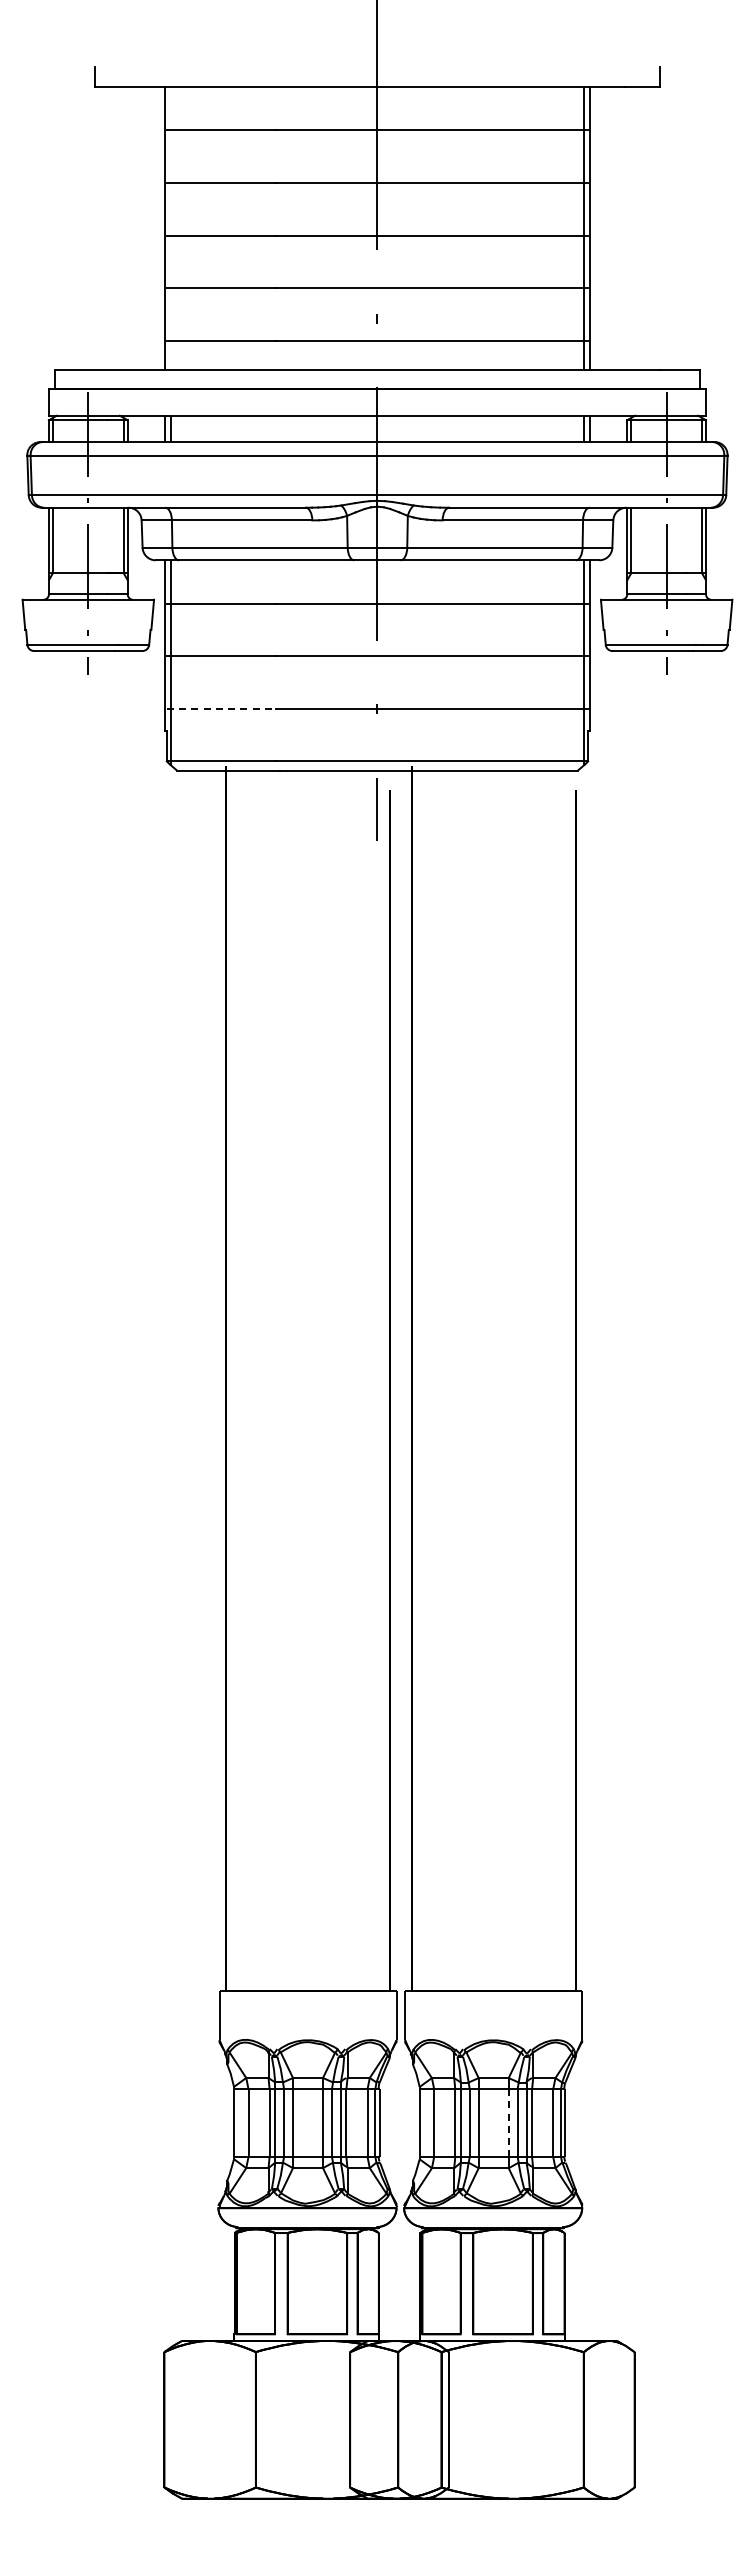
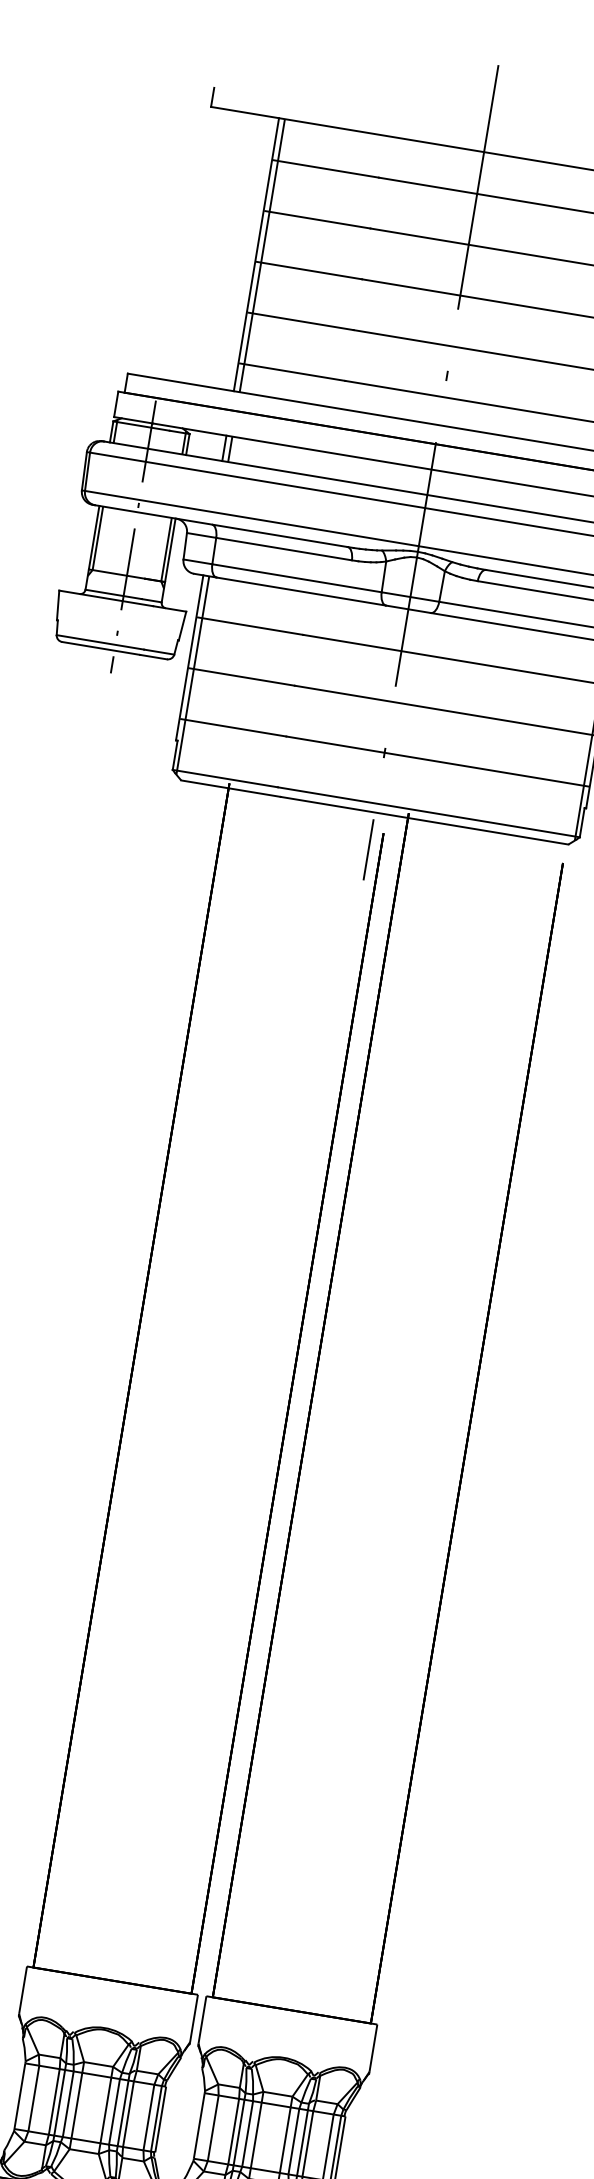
line: (171, 228) -> (262, 255), added
line: (221, 708) -> (234, 727), dashed -> solid
line: (508, 2123) -> (285, 2140), dashed -> solid

